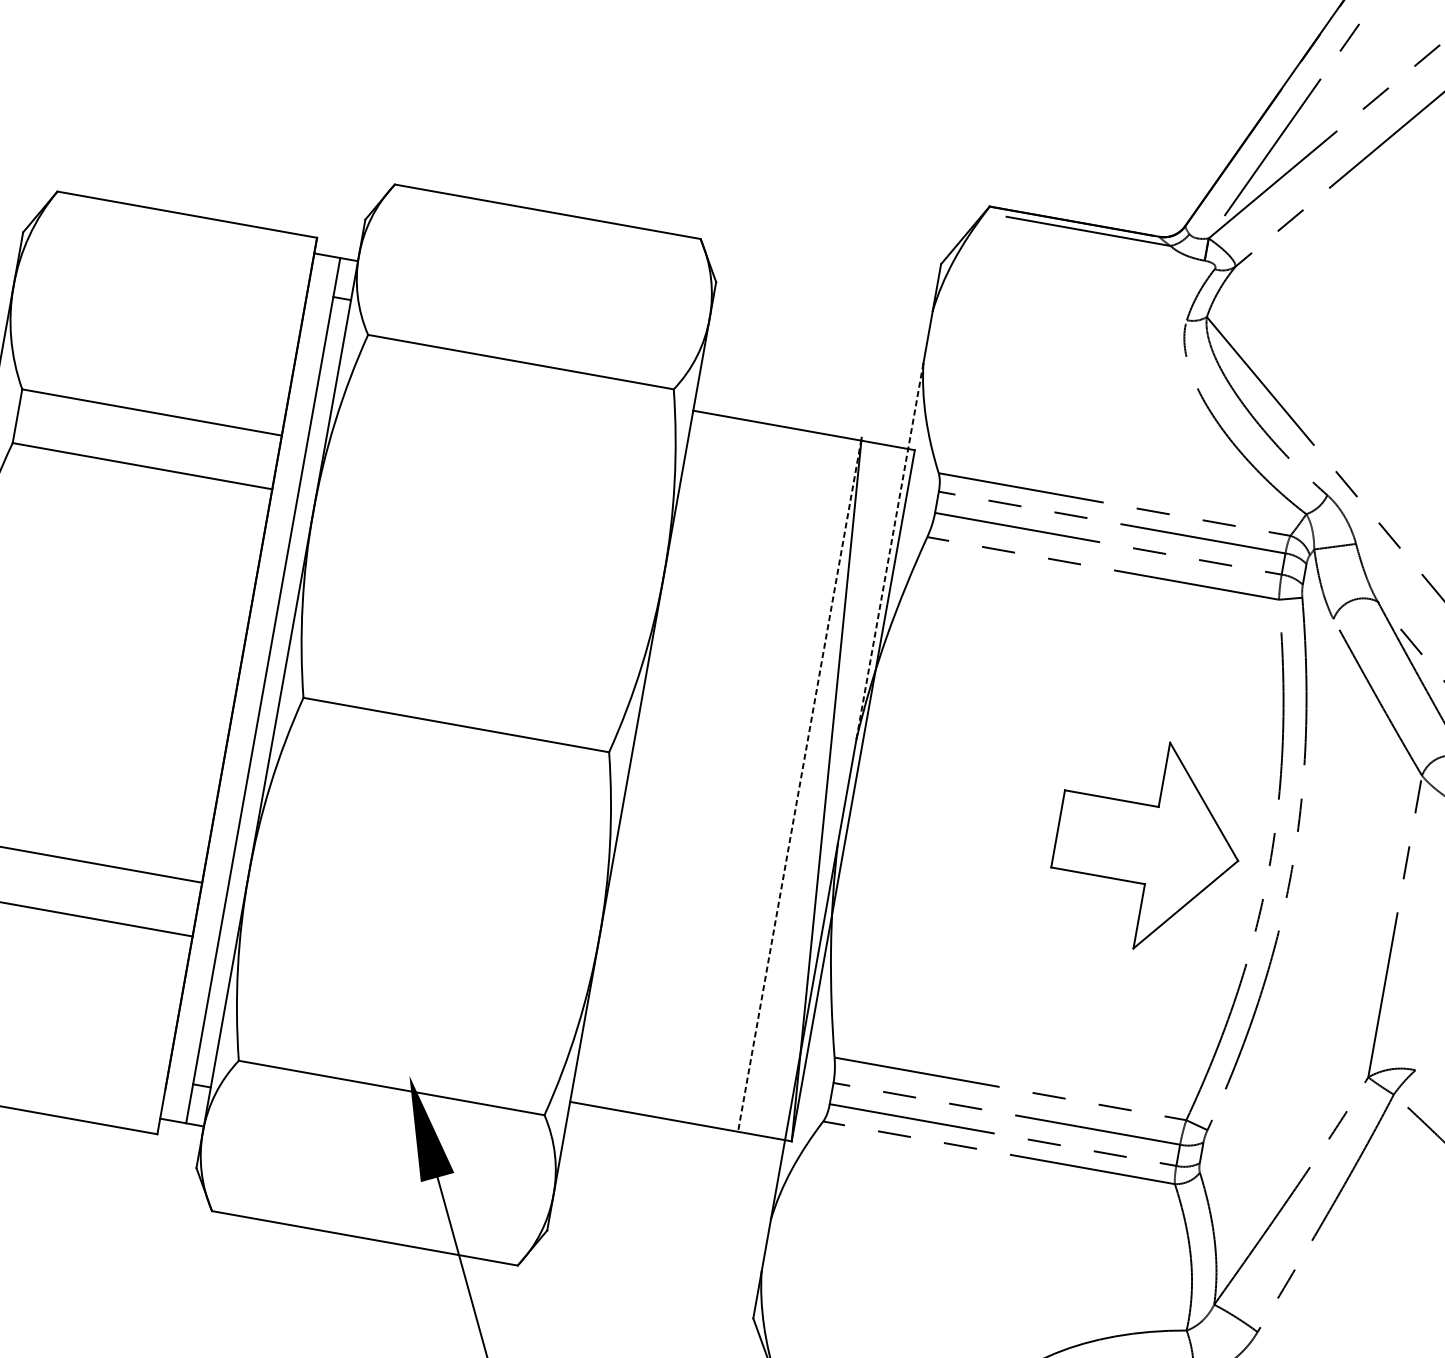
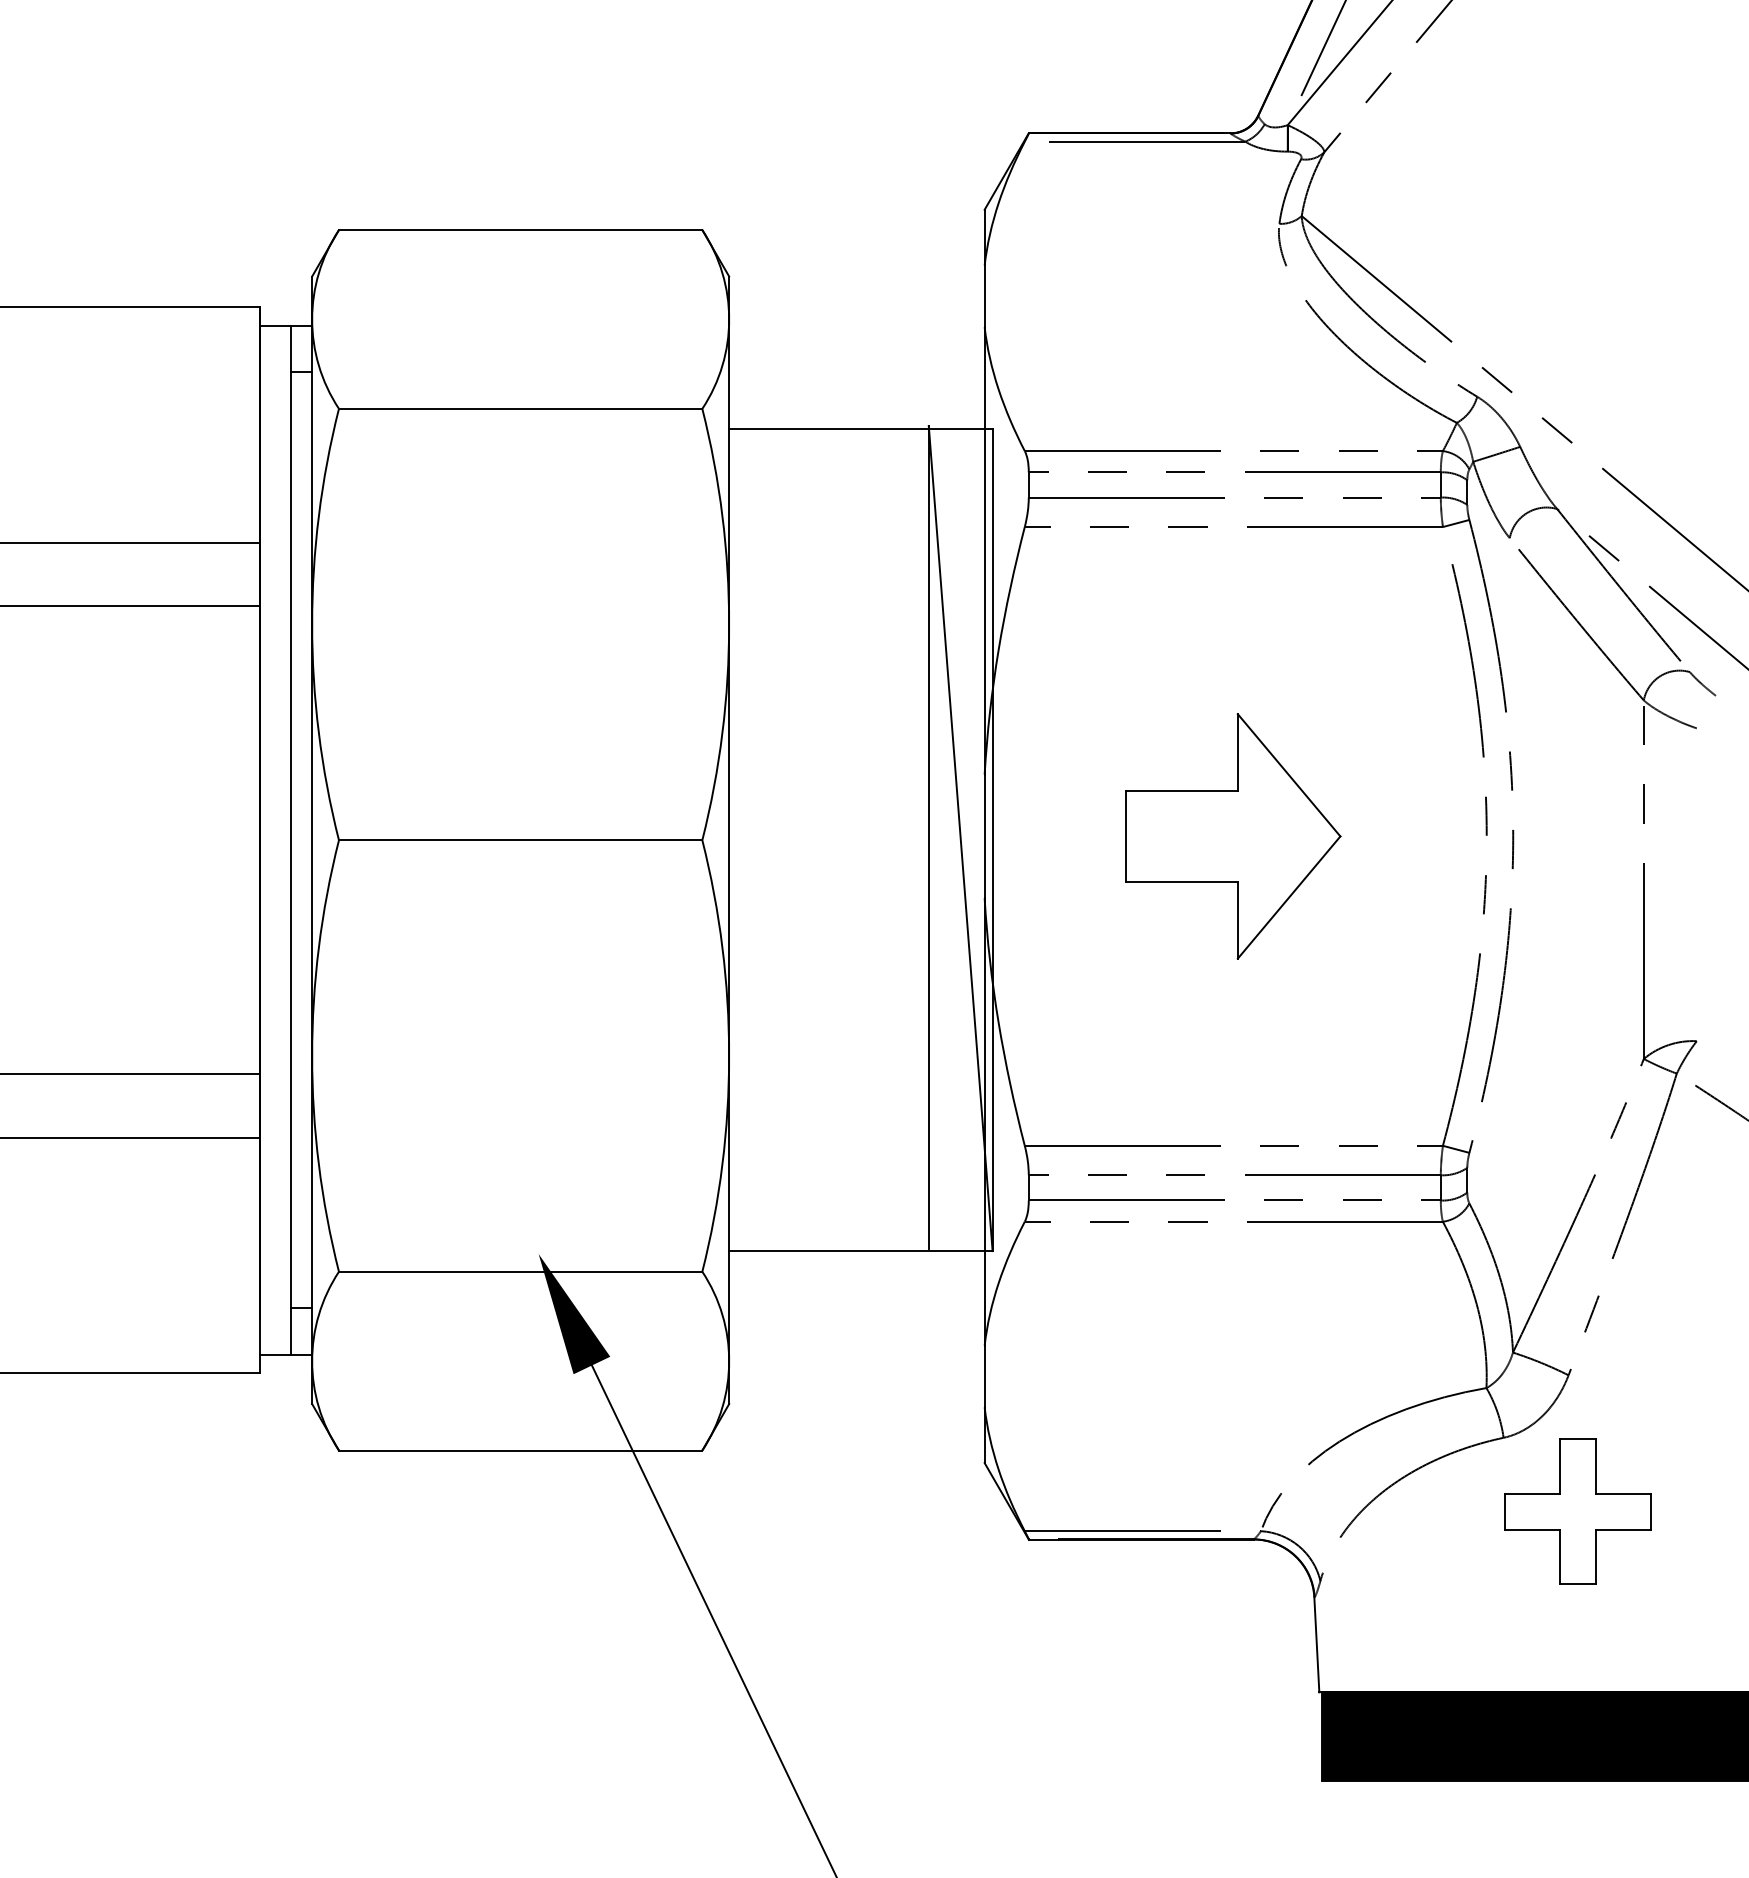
line: (889, 550) -> (984, 550), dashed -> solid
line: (799, 782) -> (928, 836), dashed -> solid
part: (1148, 845) -> (1233, 836), moved

